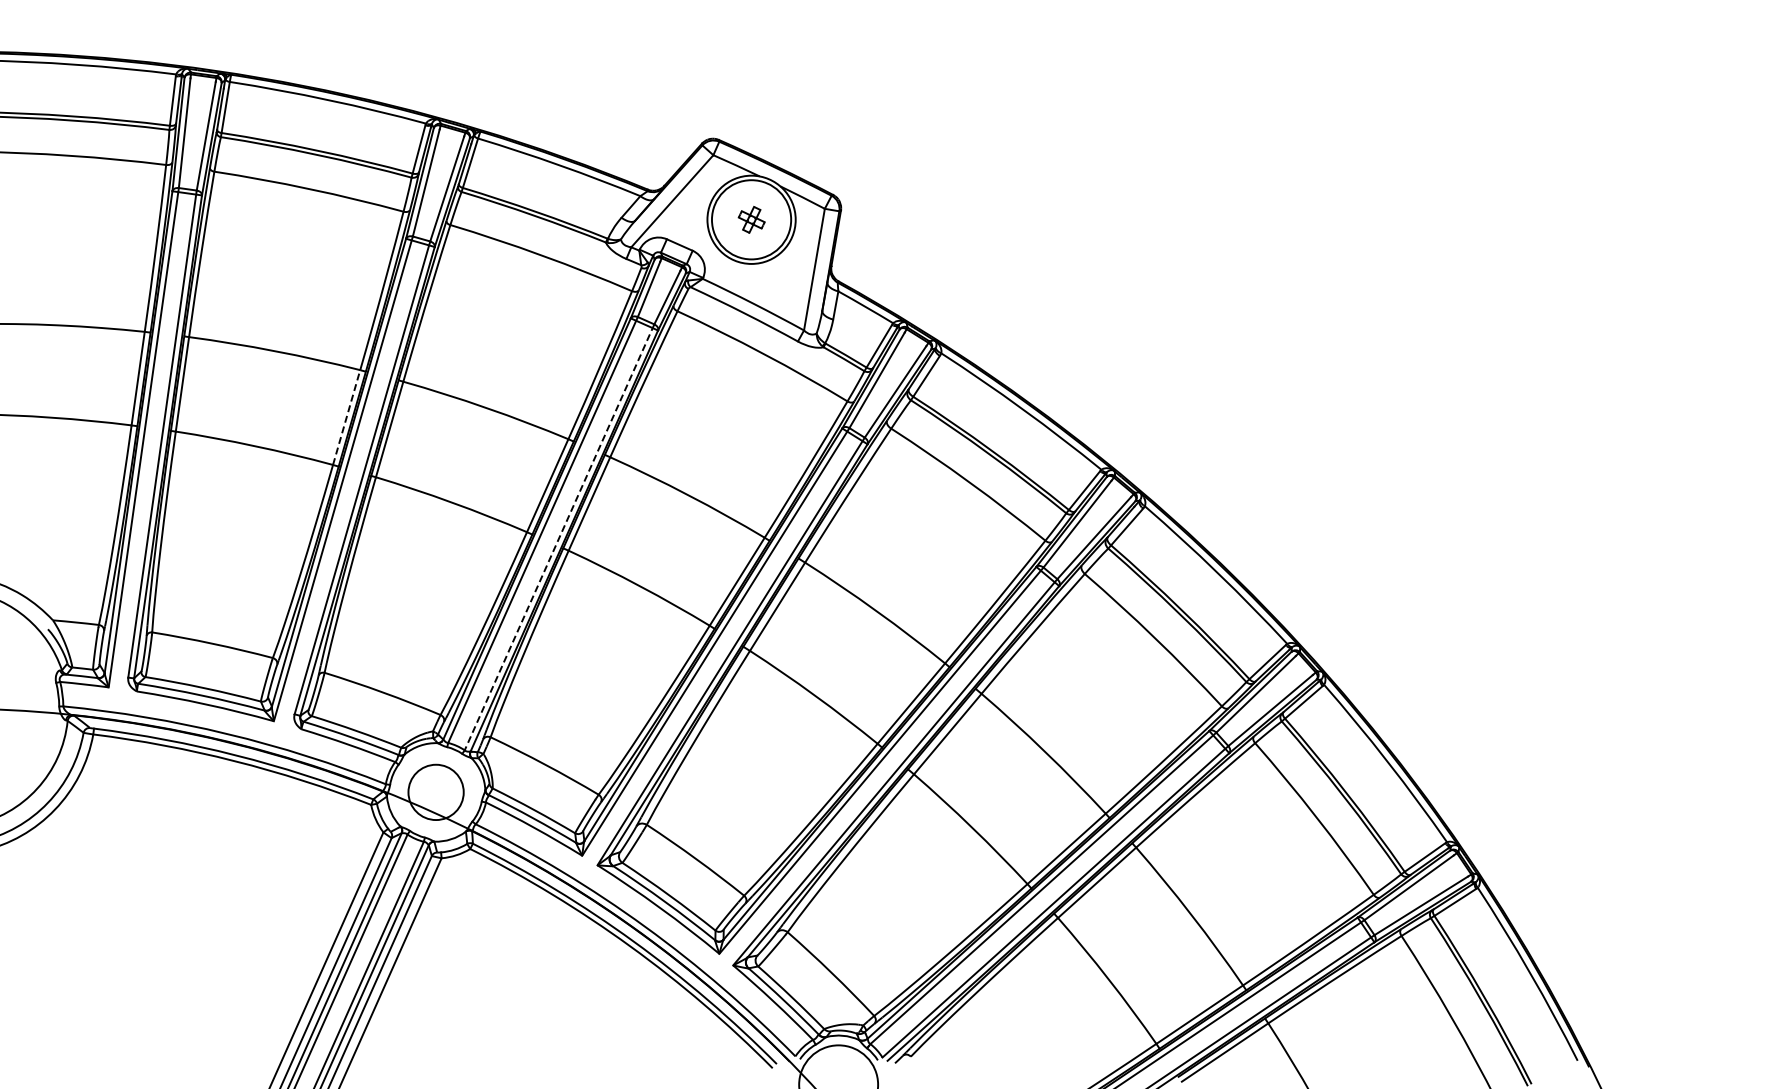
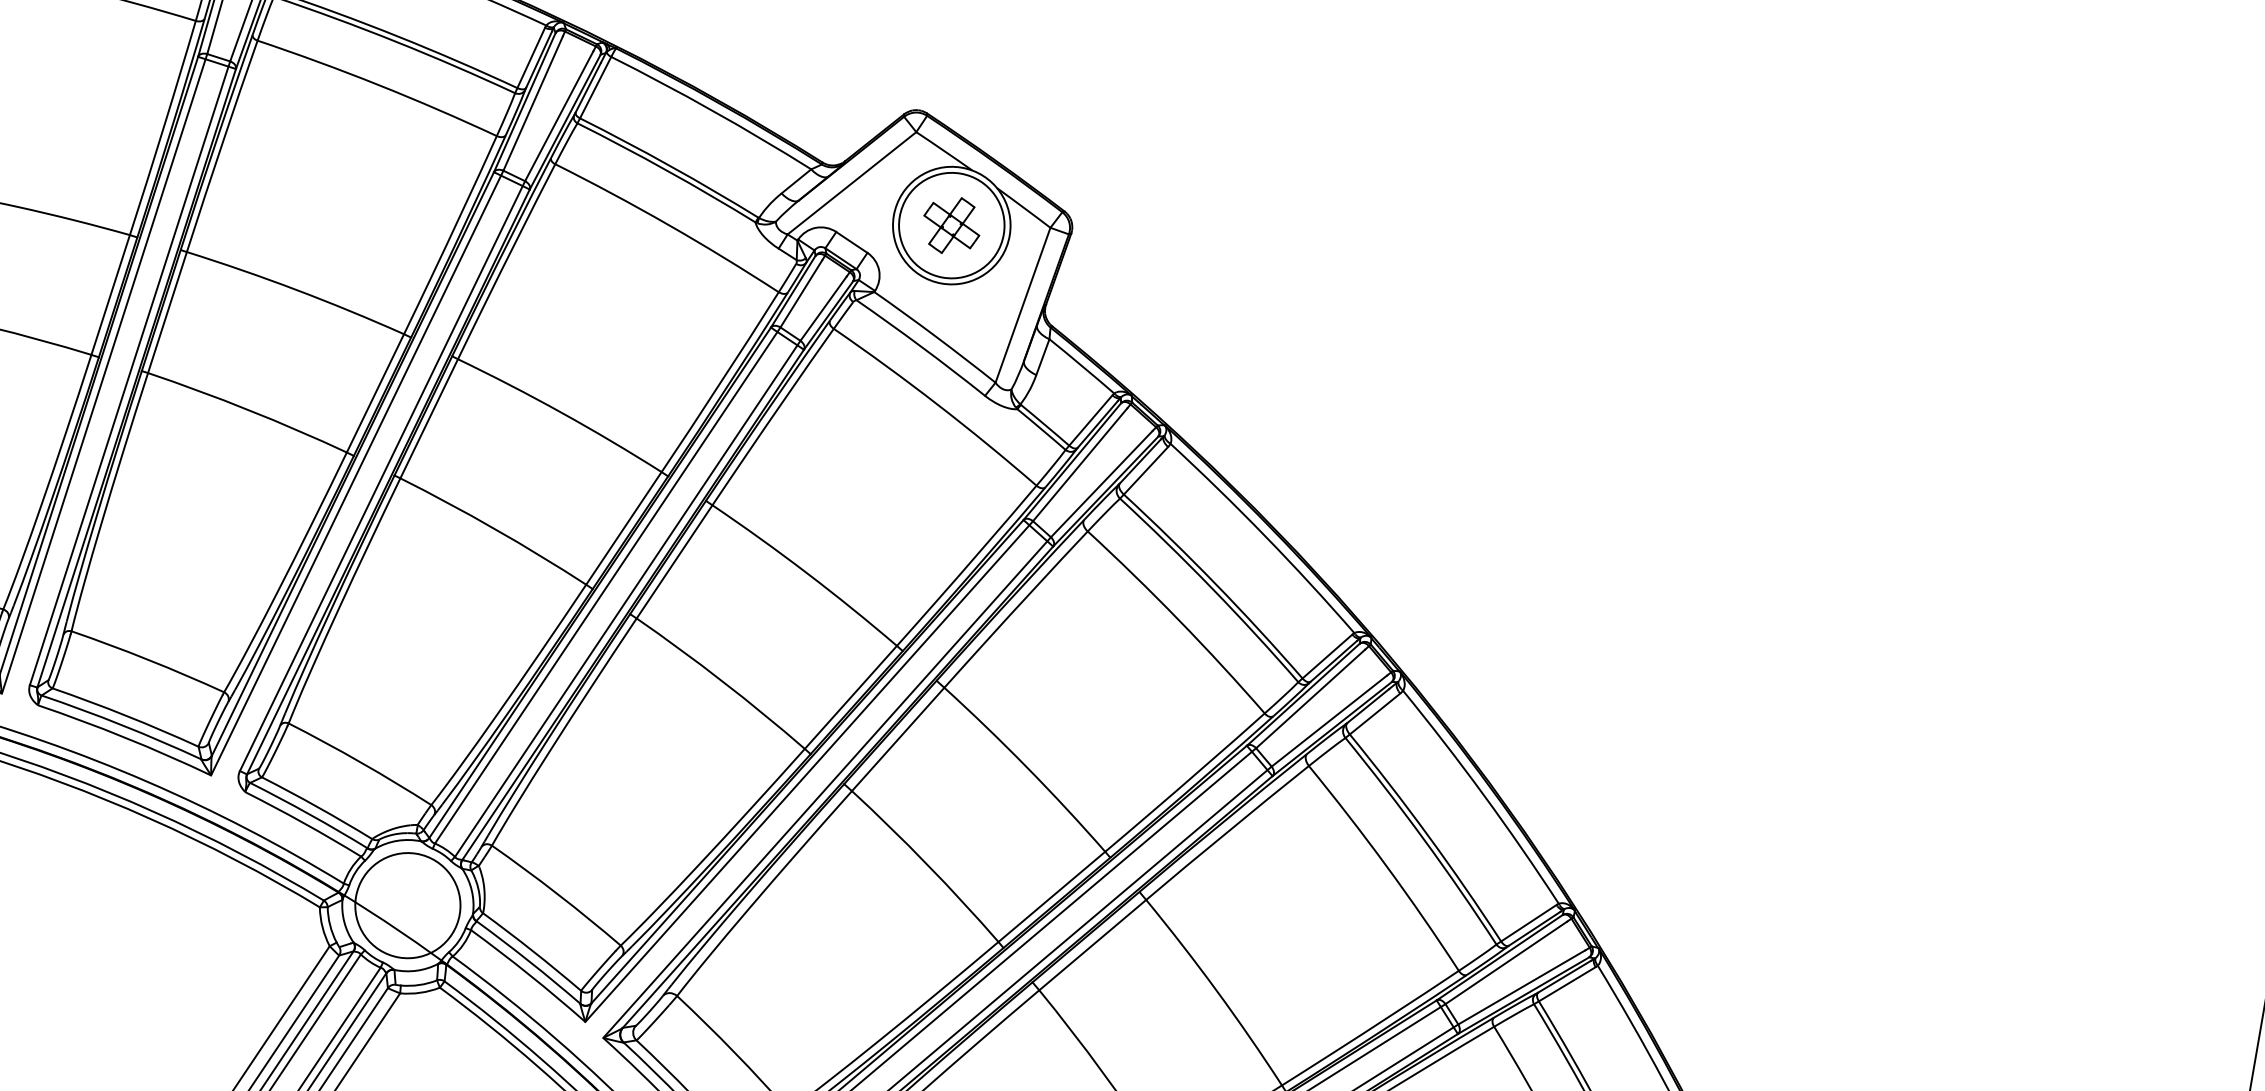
part: (751, 219) -> (951, 225), size x1.67
line: (346, 417) -> (375, 393), dashed -> solid
line: (559, 537) -> (627, 599), dashed -> solid
circle: (435, 791) -> (407, 904), size x1.43

